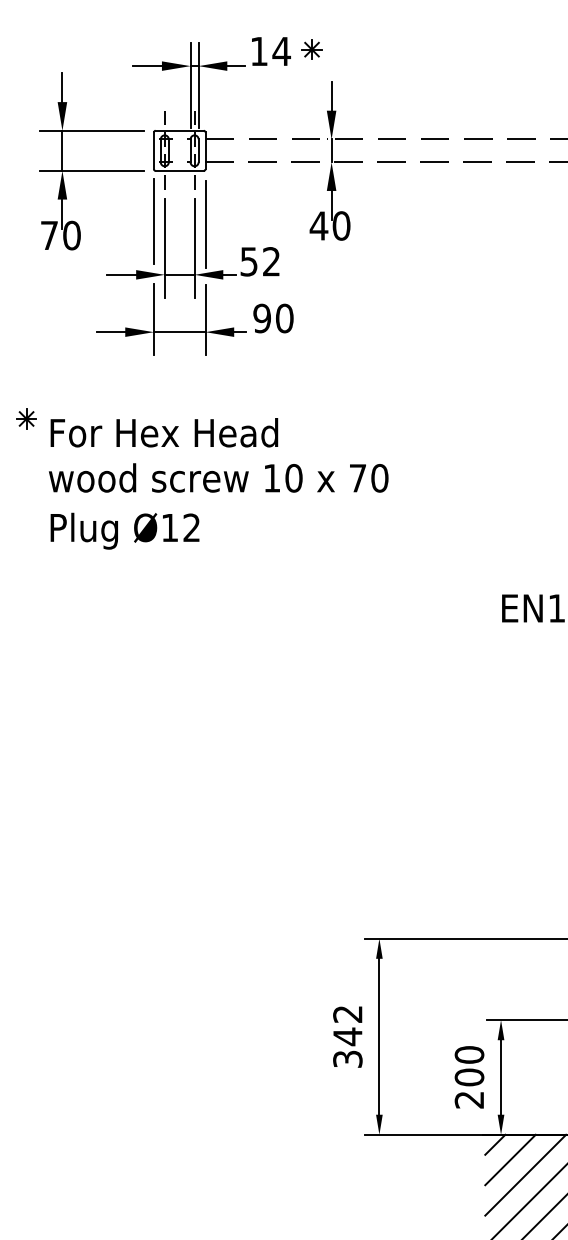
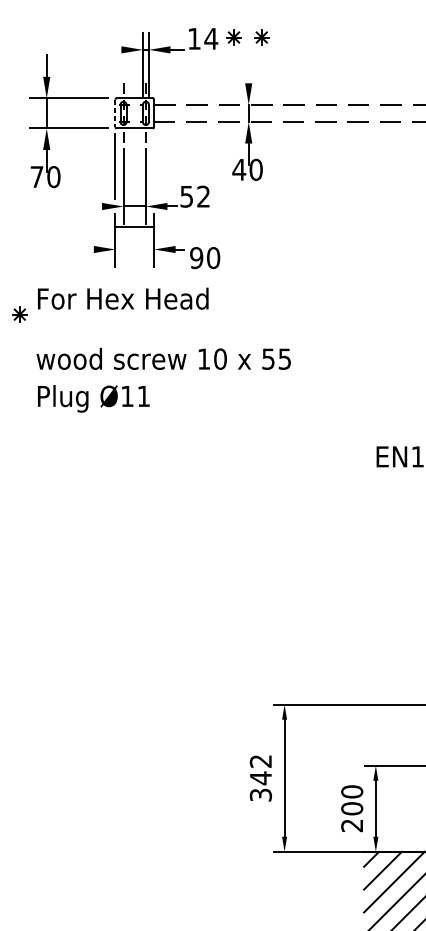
part: (348, 49) -> (261, 37), added
line: (147, 66) -> (110, 50), removed
line: (331, 96) -> (248, 72), removed
line: (153, 151) -> (115, 113), solid -> dashed
line: (205, 224) -> (154, 168), removed
line: (121, 274) -> (91, 206), removed
text: (273, 318) -> (205, 258), moved
line: (110, 332) -> (82, 249), removed
line: (179, 332) -> (134, 227), moved
text: (164, 432) -> (123, 298), moved
text: (368, 478) -> (276, 359), 70 -> 55
text: (191, 527) -> (143, 396), Ø12 -> Ø11

